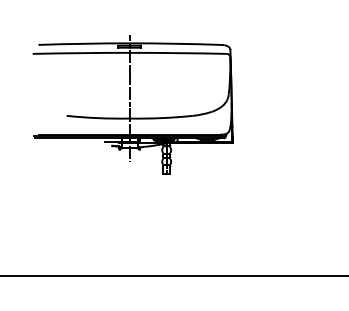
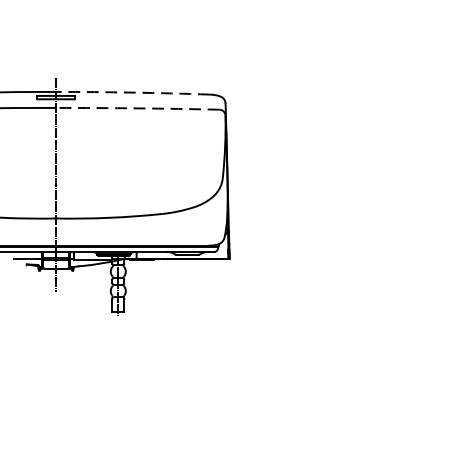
arc: (175, 43) -> (133, 92), solid -> dashed
arc: (178, 53) -> (138, 109), solid -> dashed

